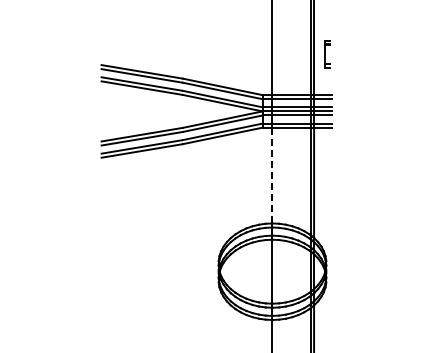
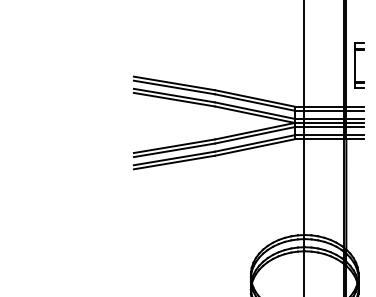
part: (327, 54) -> (359, 66), size x1.67
line: (272, 175) -> (304, 187), dashed -> solid

